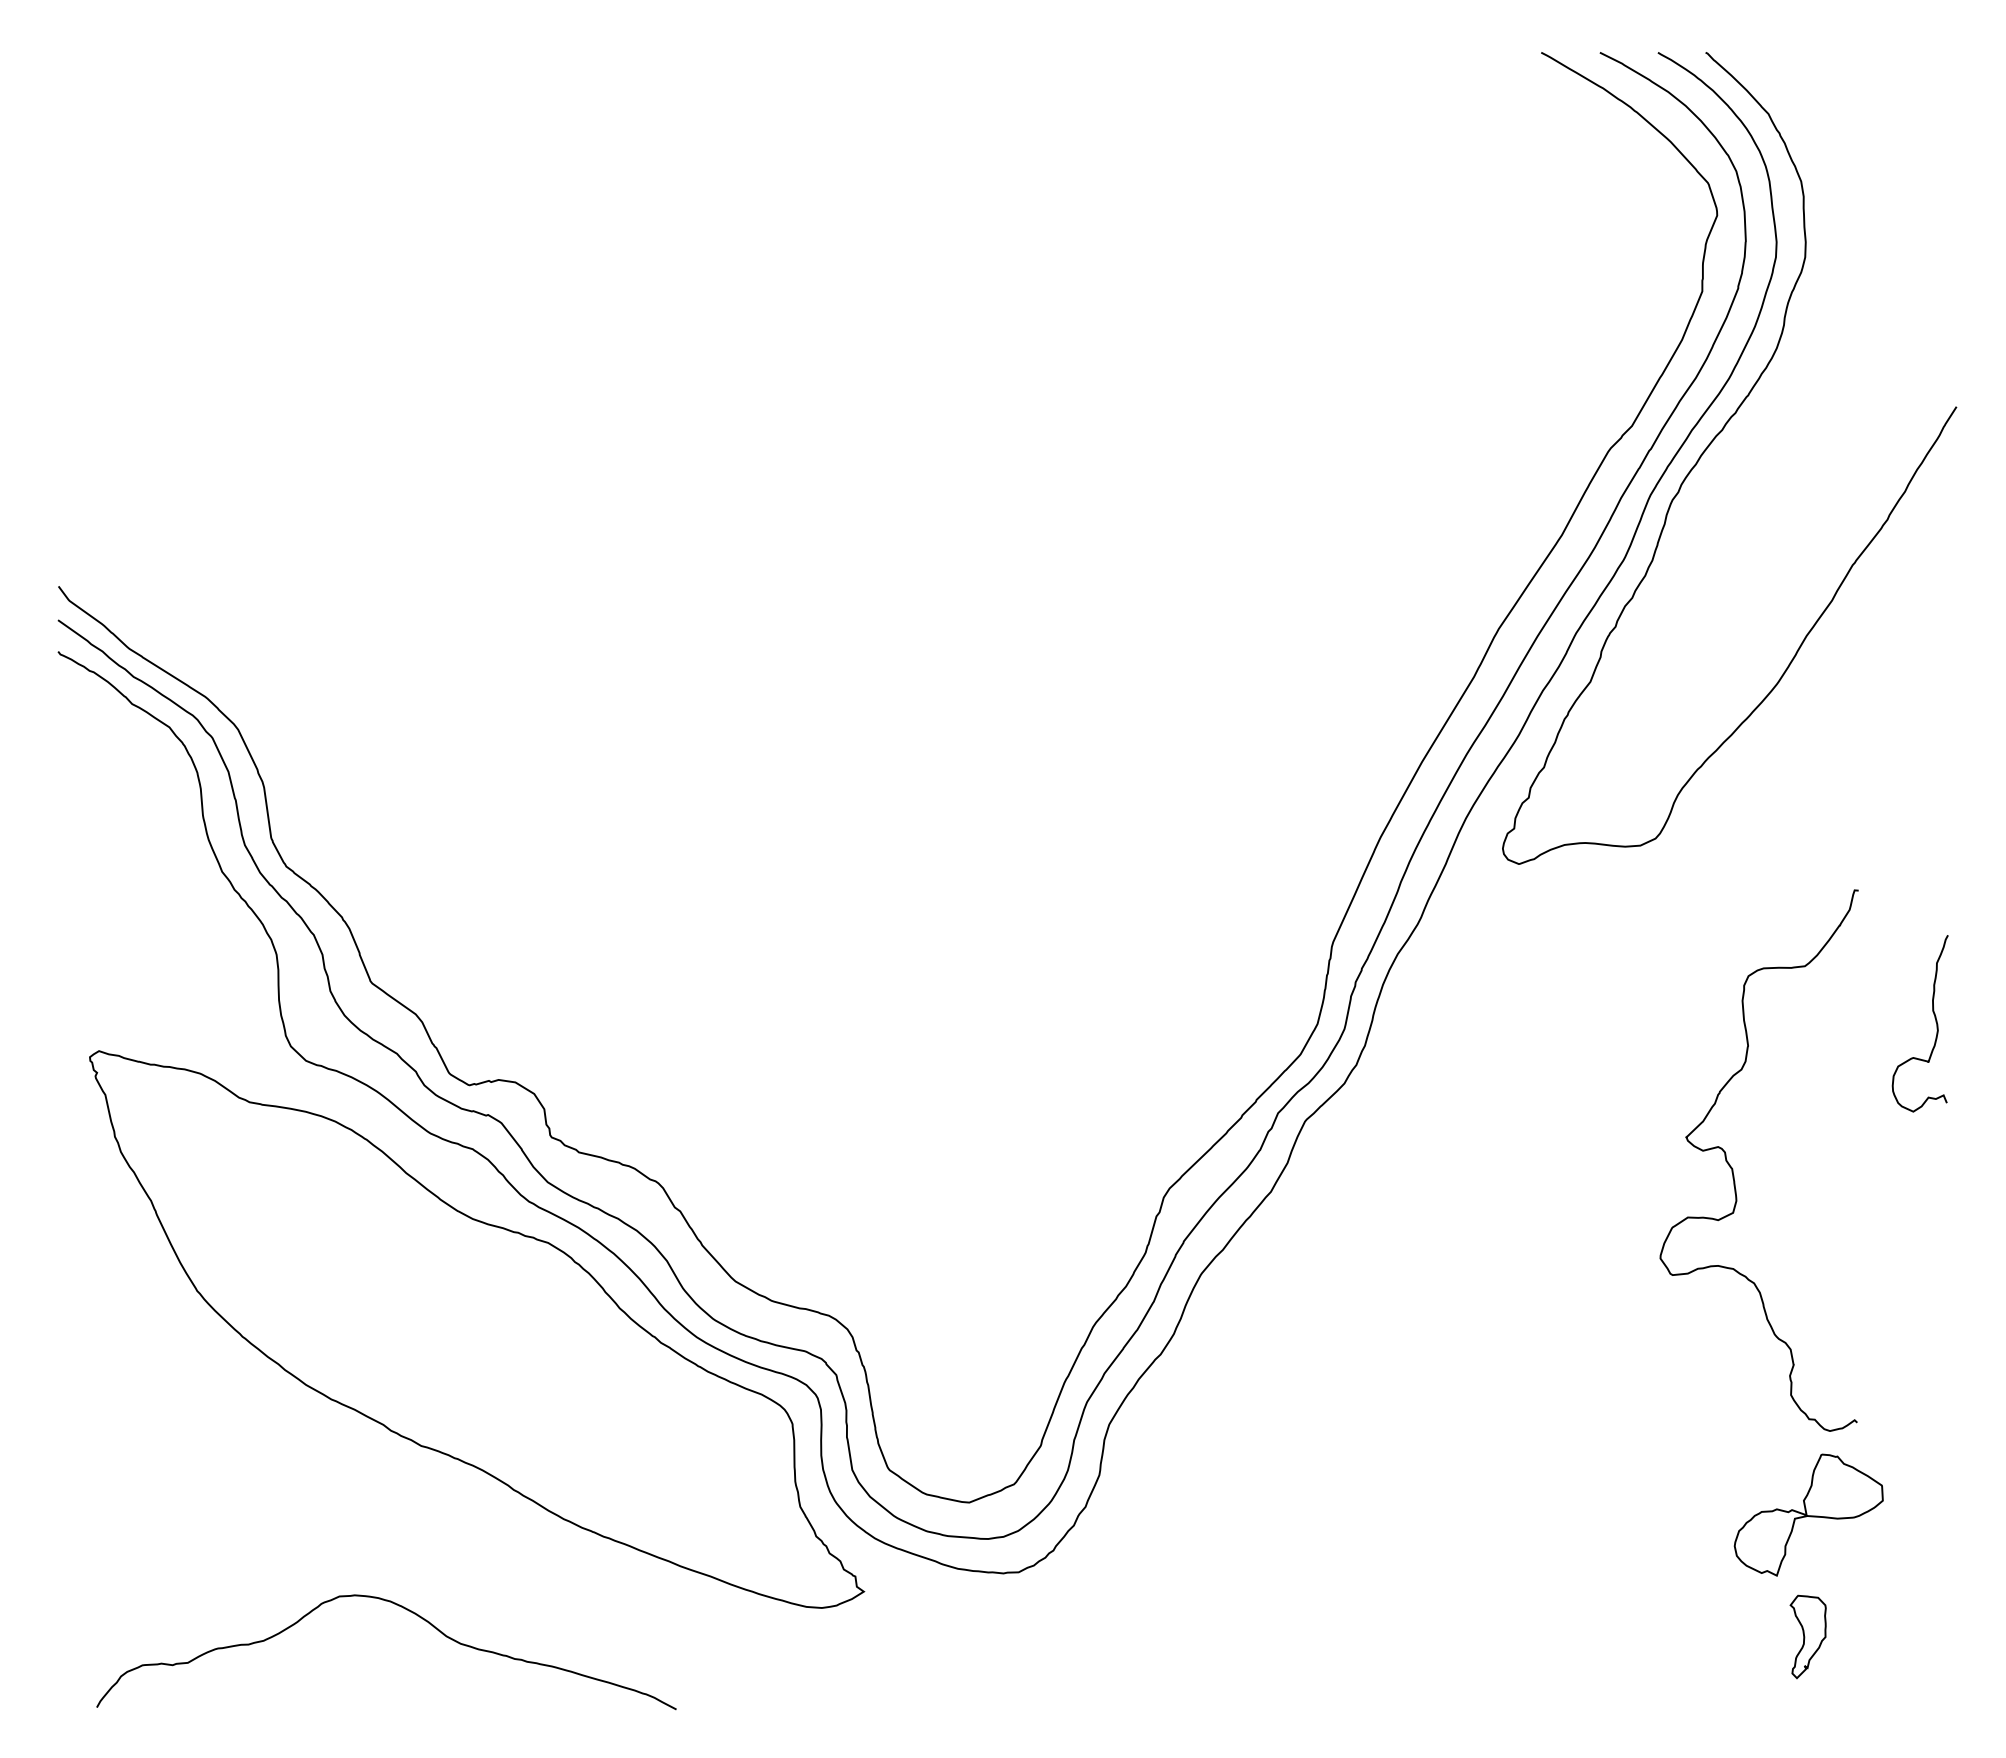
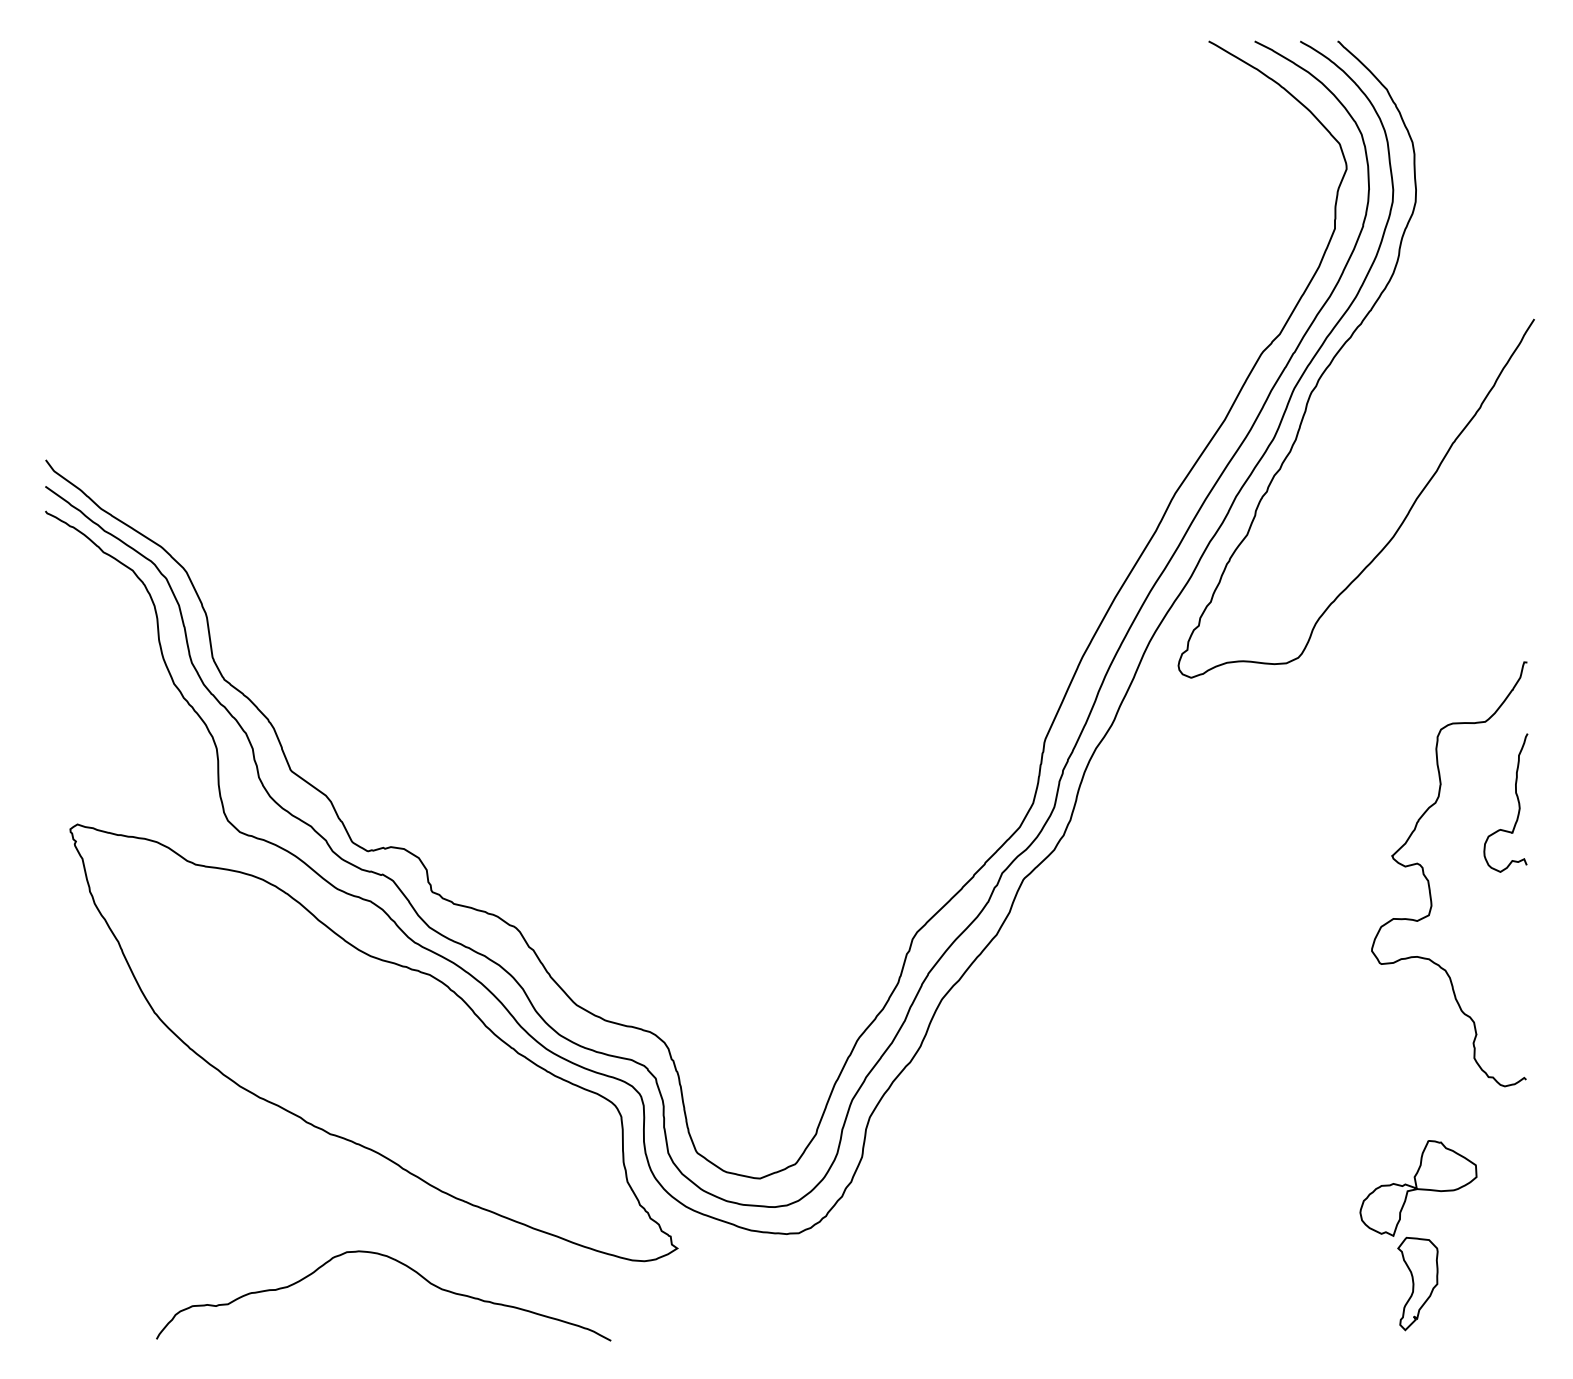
curve: (1733, 1169) -> (1429, 881), moved
curve: (406, 1610) -> (399, 1263), moved
part: (1808, 1636) -> (1418, 1283), size x1.43

